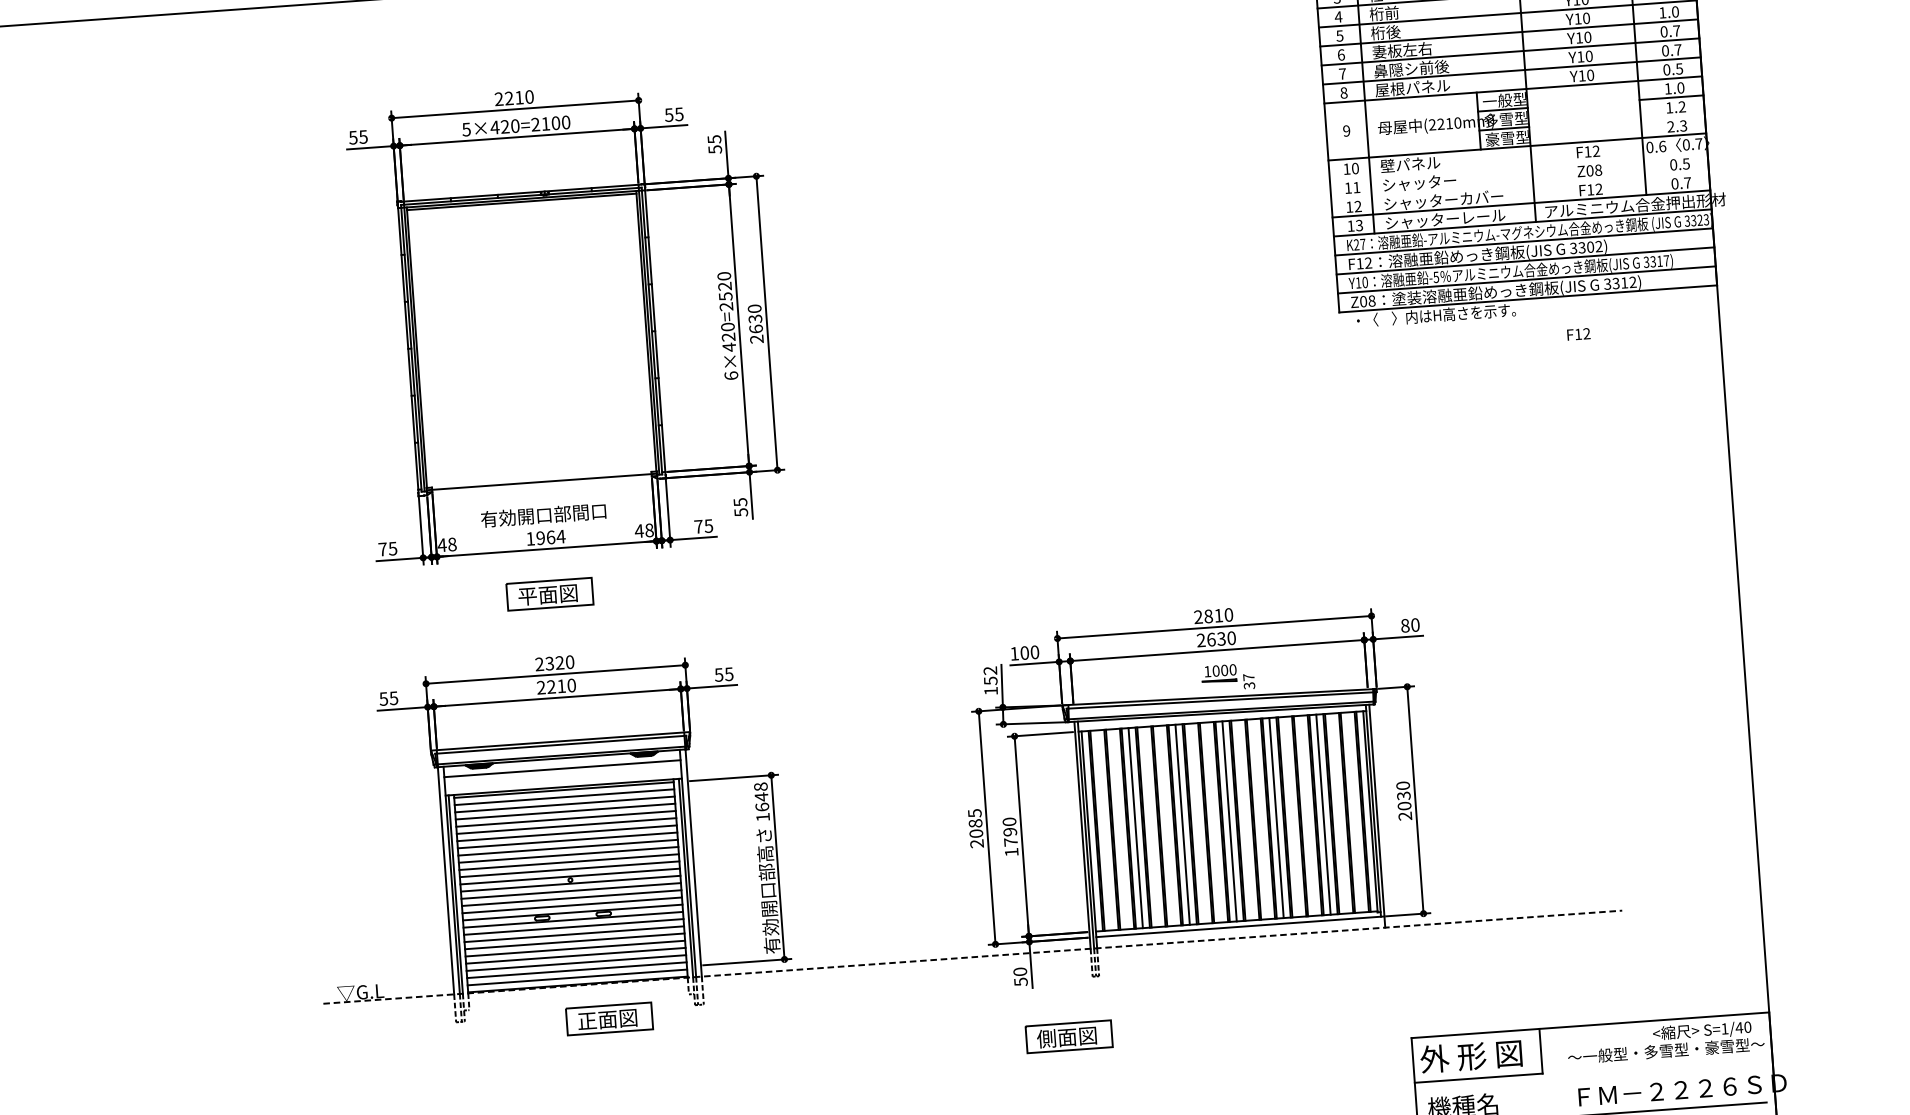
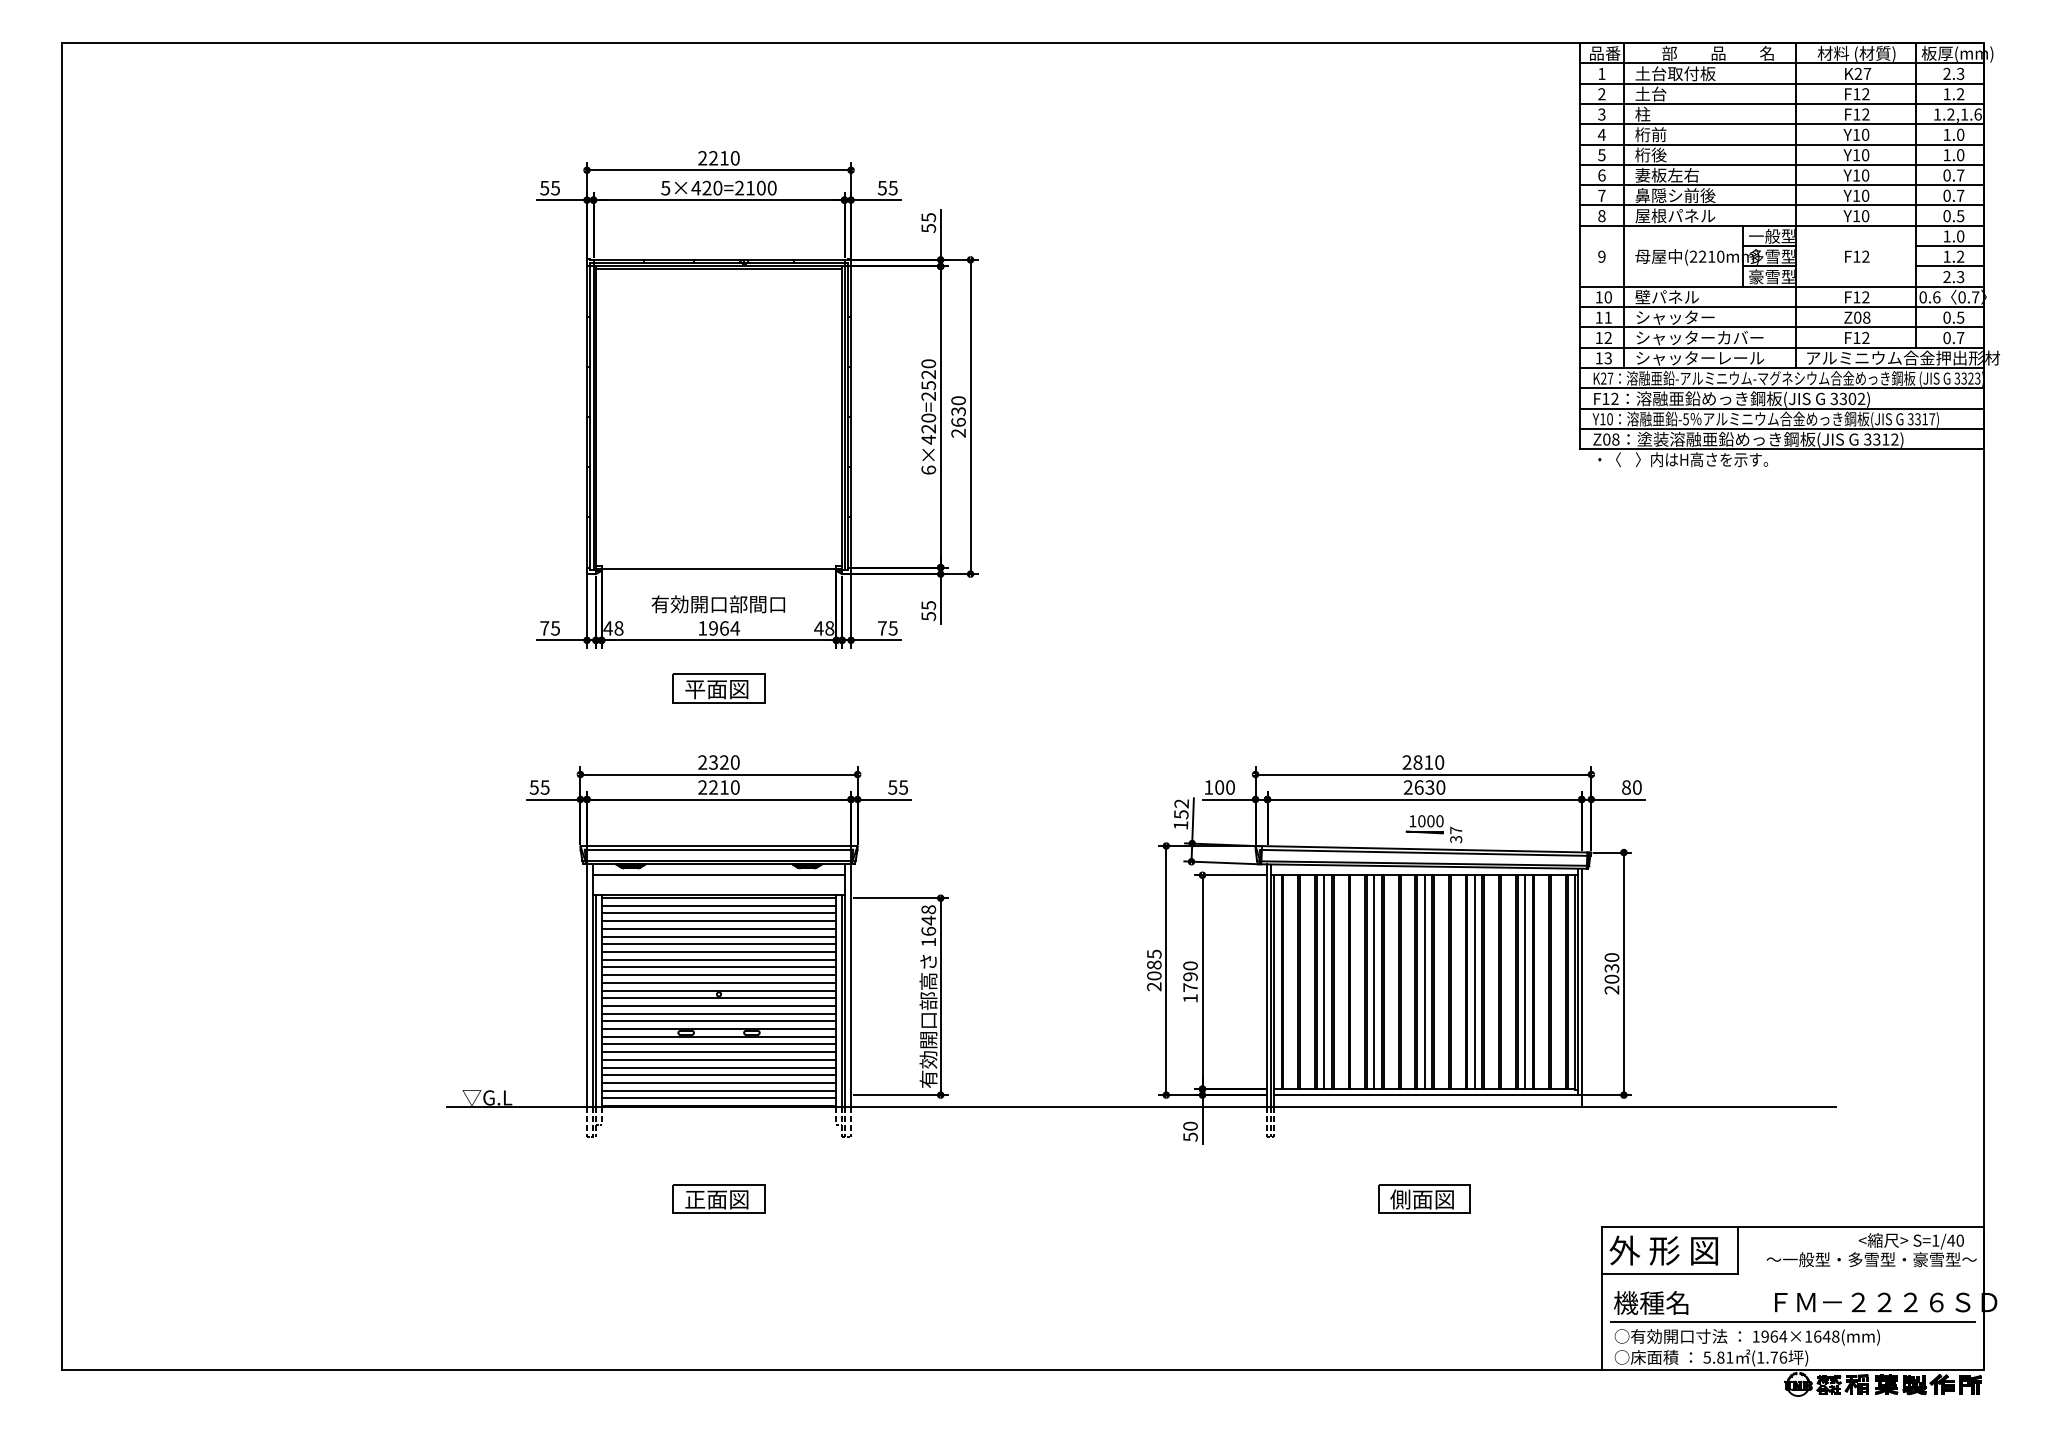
line: (1672, 116) -> (1949, 266), added
line: (1519, 166) -> (1782, 307), added
line: (1520, 185) -> (1782, 327), added
text: (1579, 334) -> (1857, 256), moved
line: (973, 957) -> (1141, 1107), dashed -> solid
part: (608, 1018) -> (718, 1198), moved
part: (1069, 1036) -> (1424, 1198), moved

